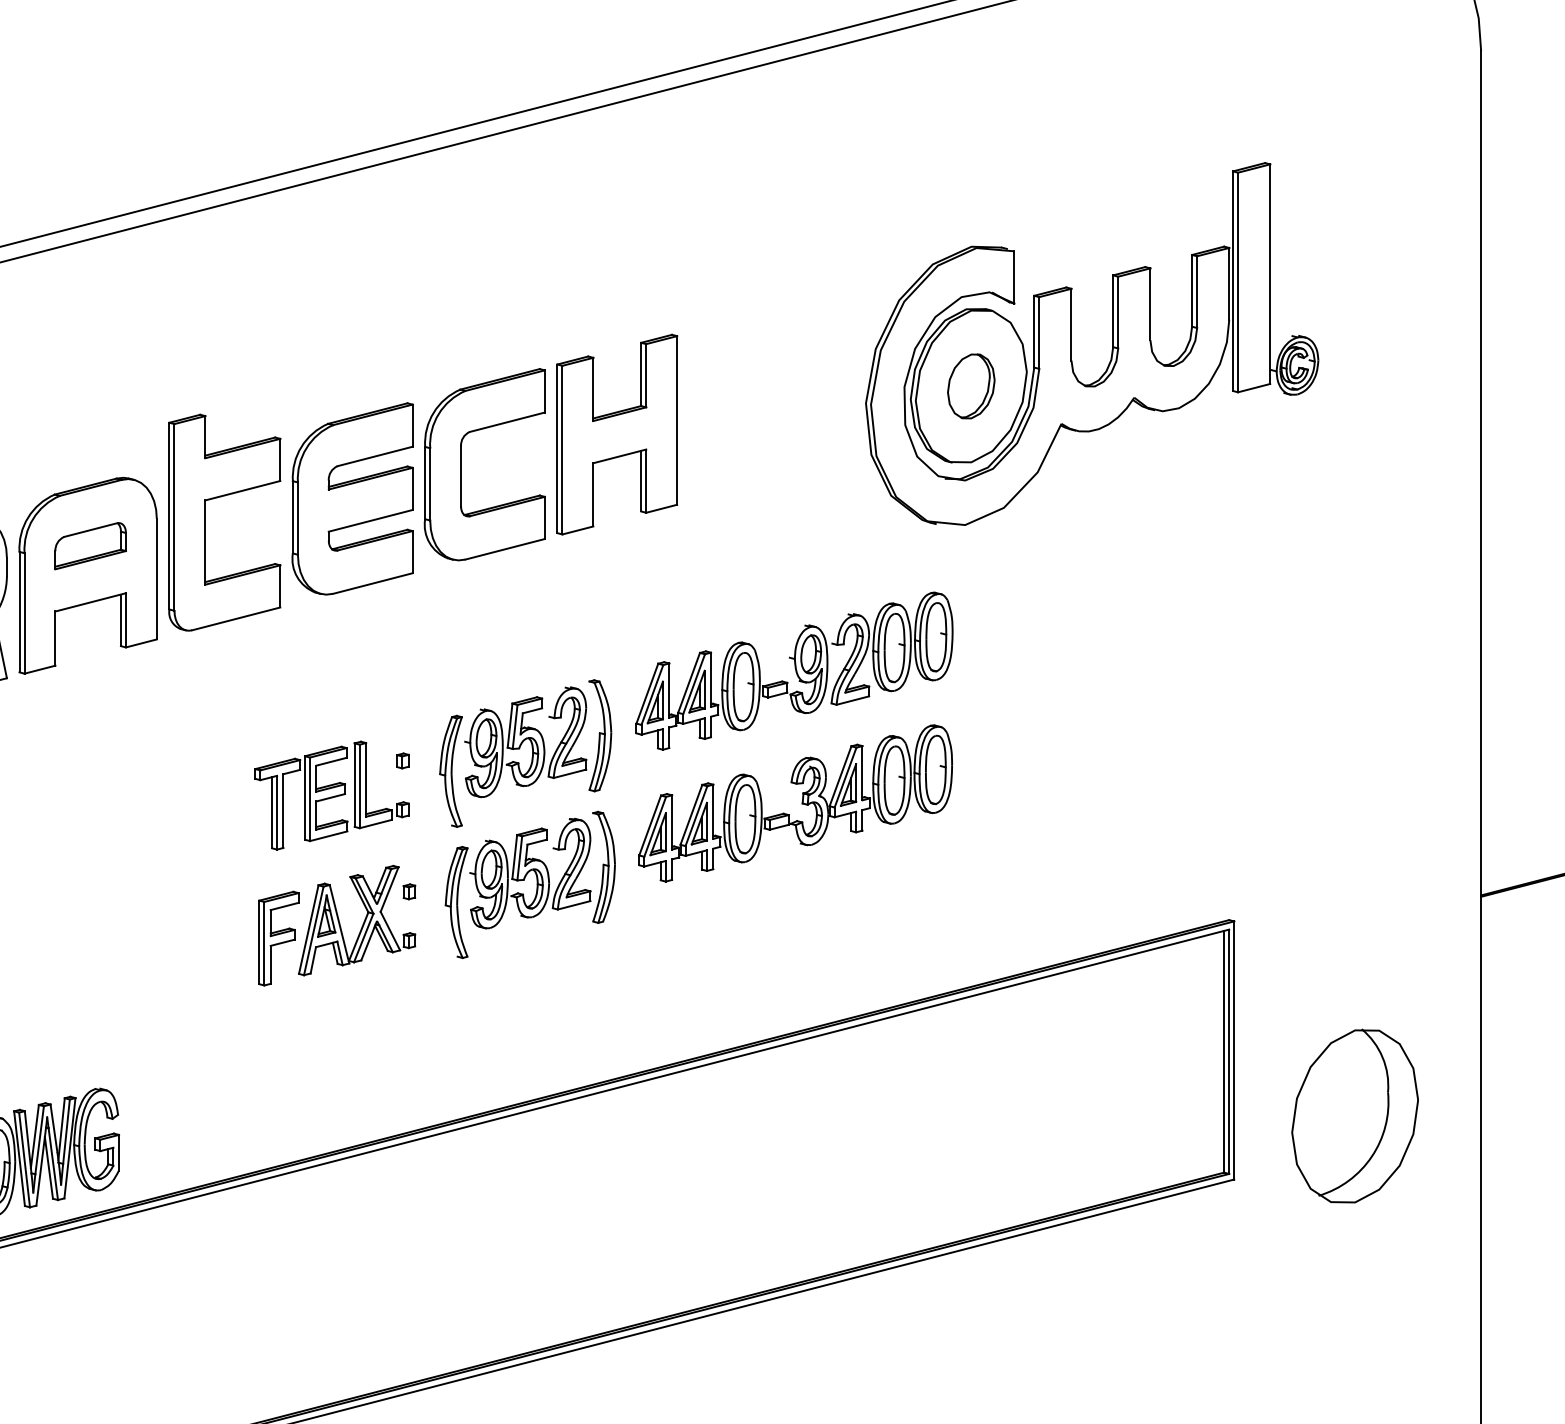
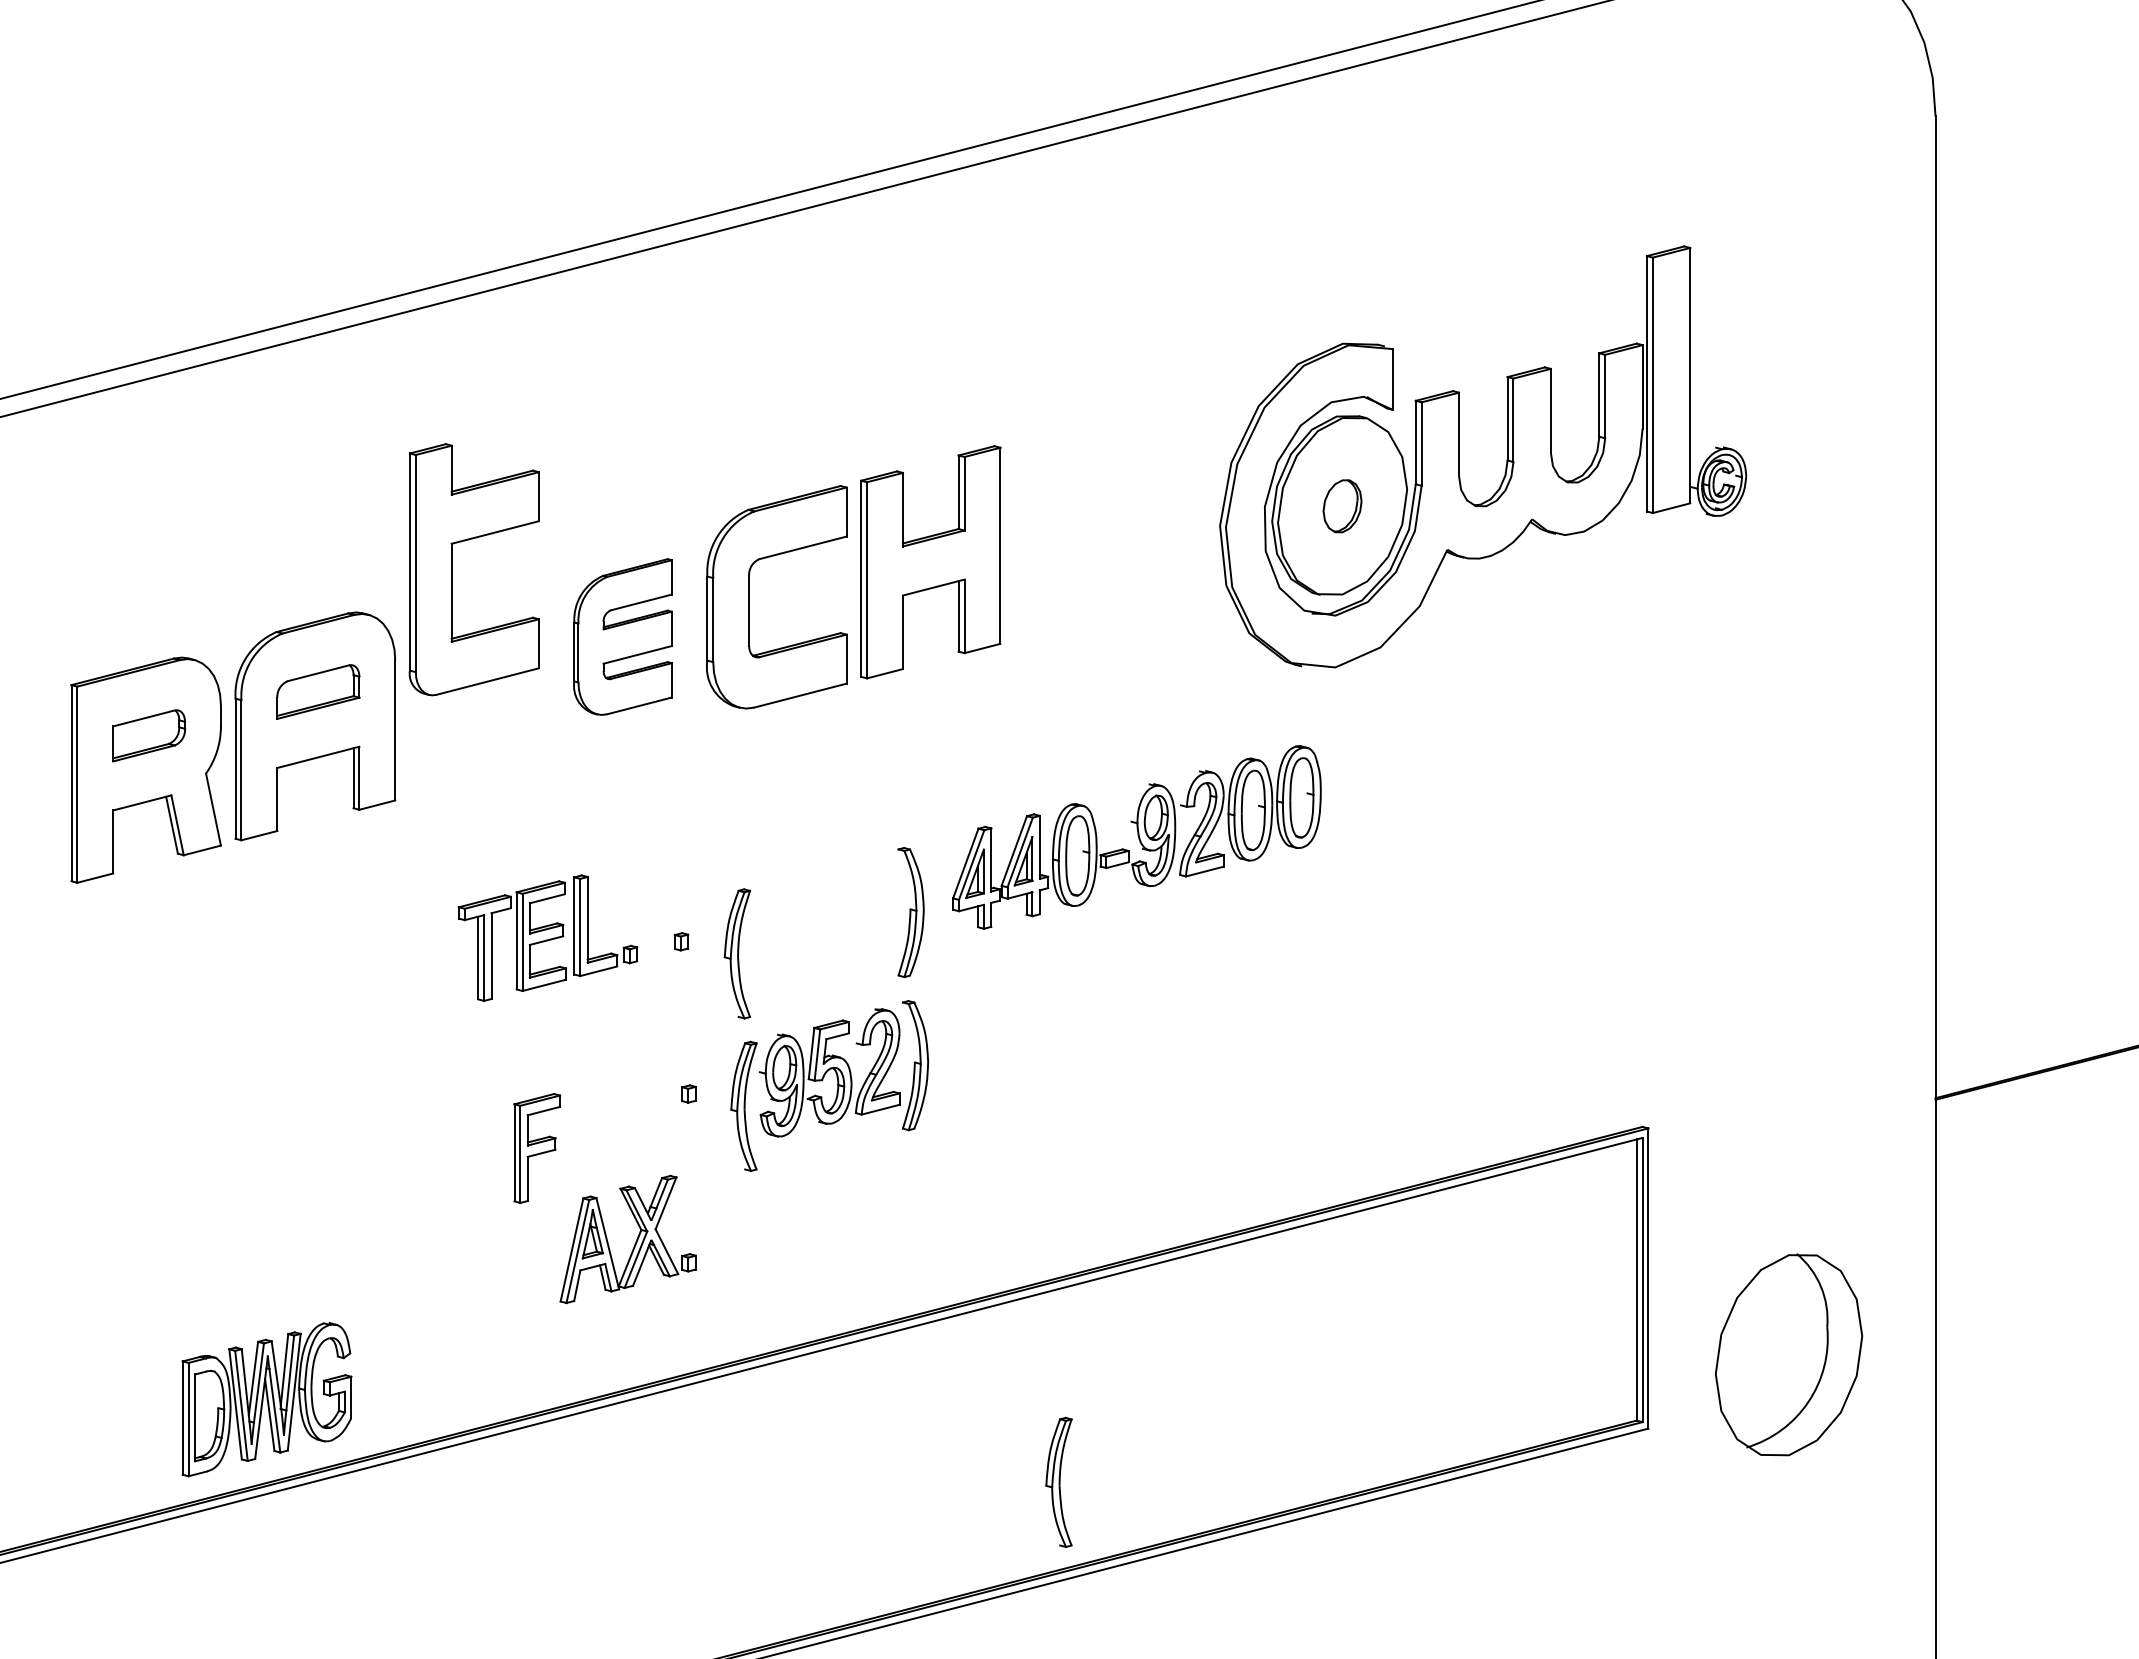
part: (971, 386) -> (1342, 506), size x0.7
part: (352, 498) -> (622, 636), size x0.7
part: (206, 522) -> (452, 569), moved
part: (525, 741) -> (824, 919), removed
part: (331, 795) -> (547, 937), moved
part: (801, 803) -> (1145, 991), removed
part: (363, 922) -> (635, 1241), moved
part: (727, 1224) -> (1058, 1481), added

